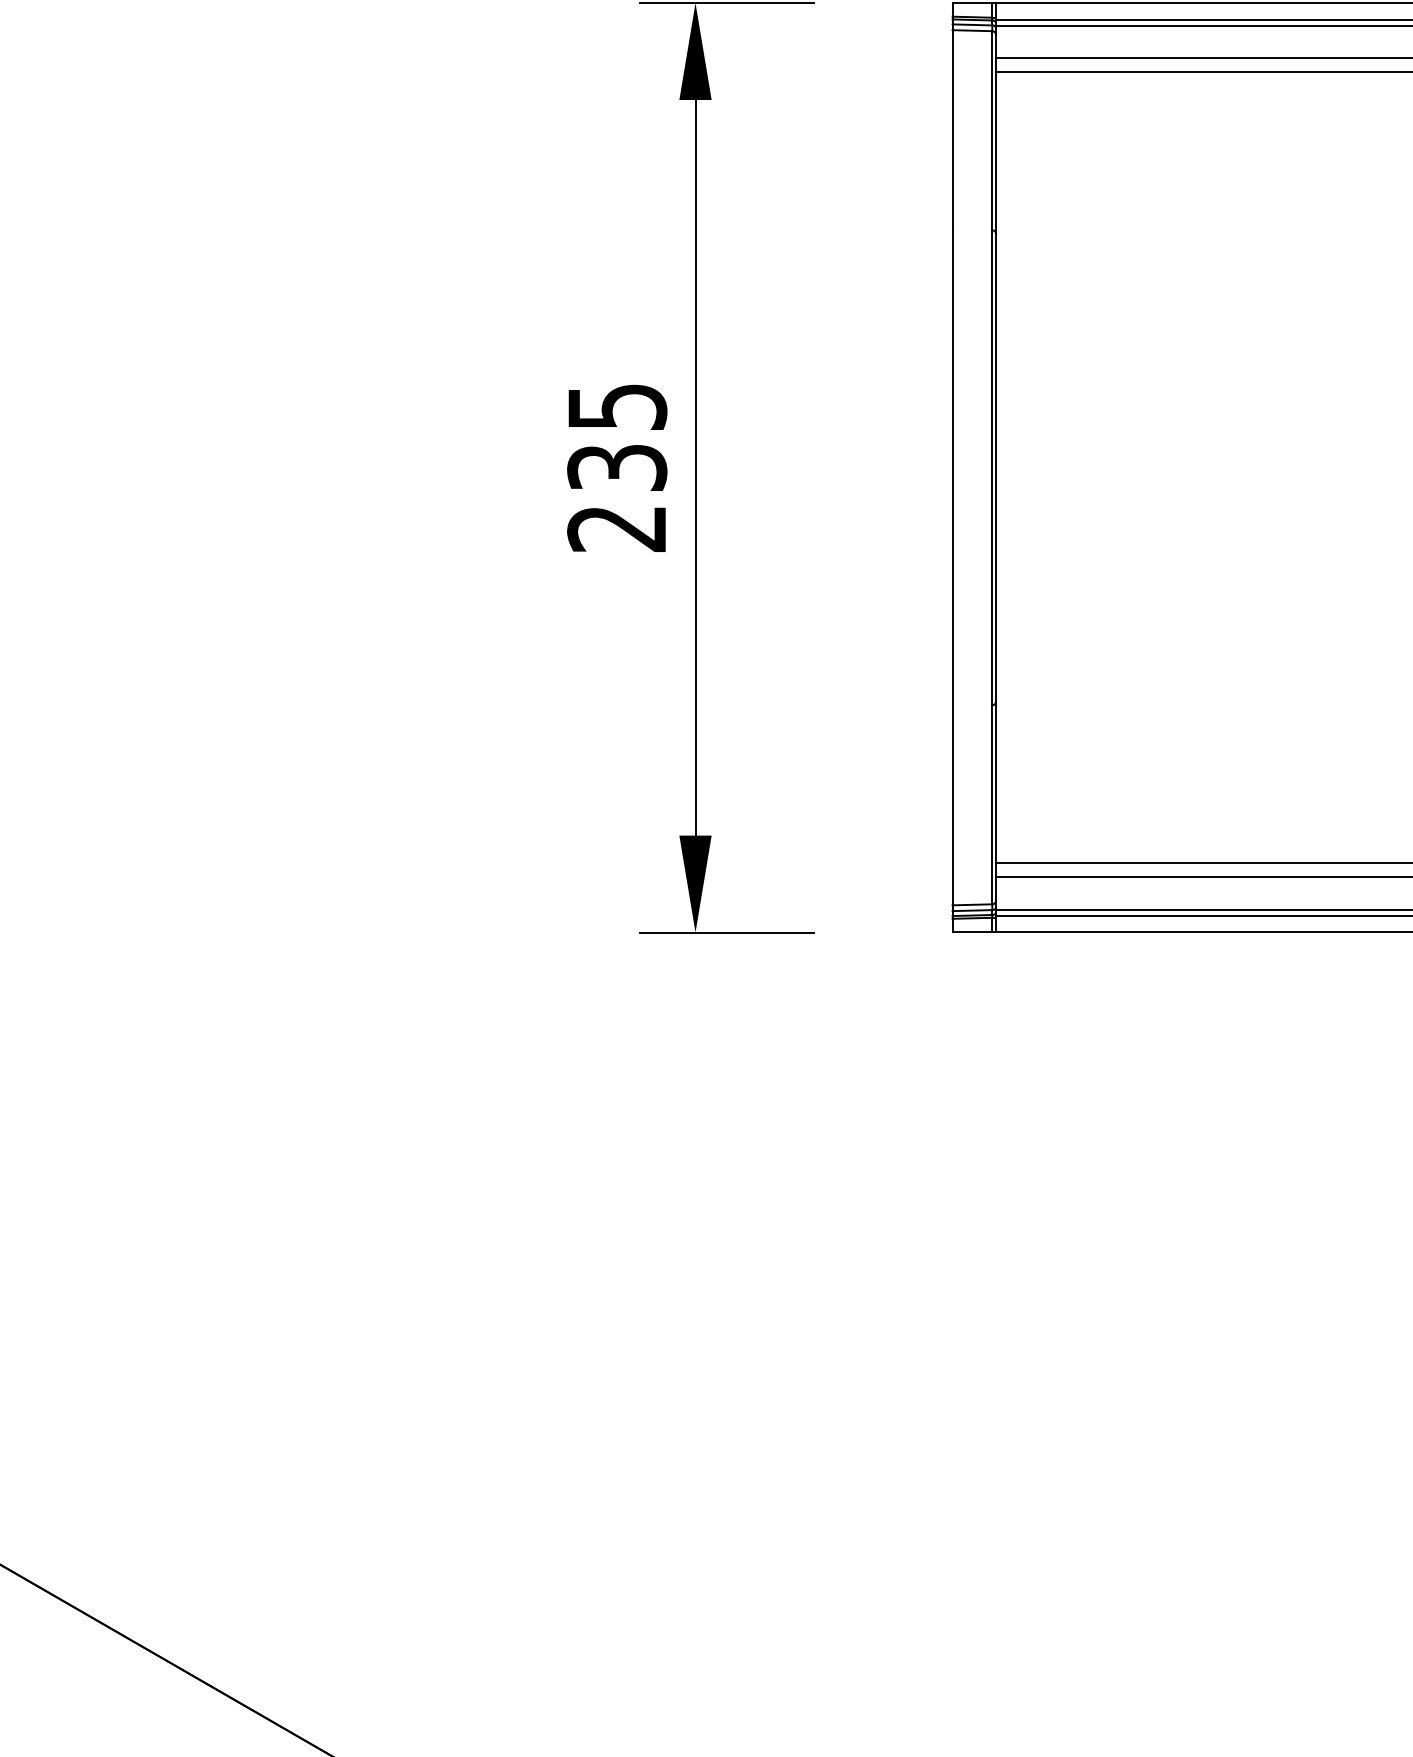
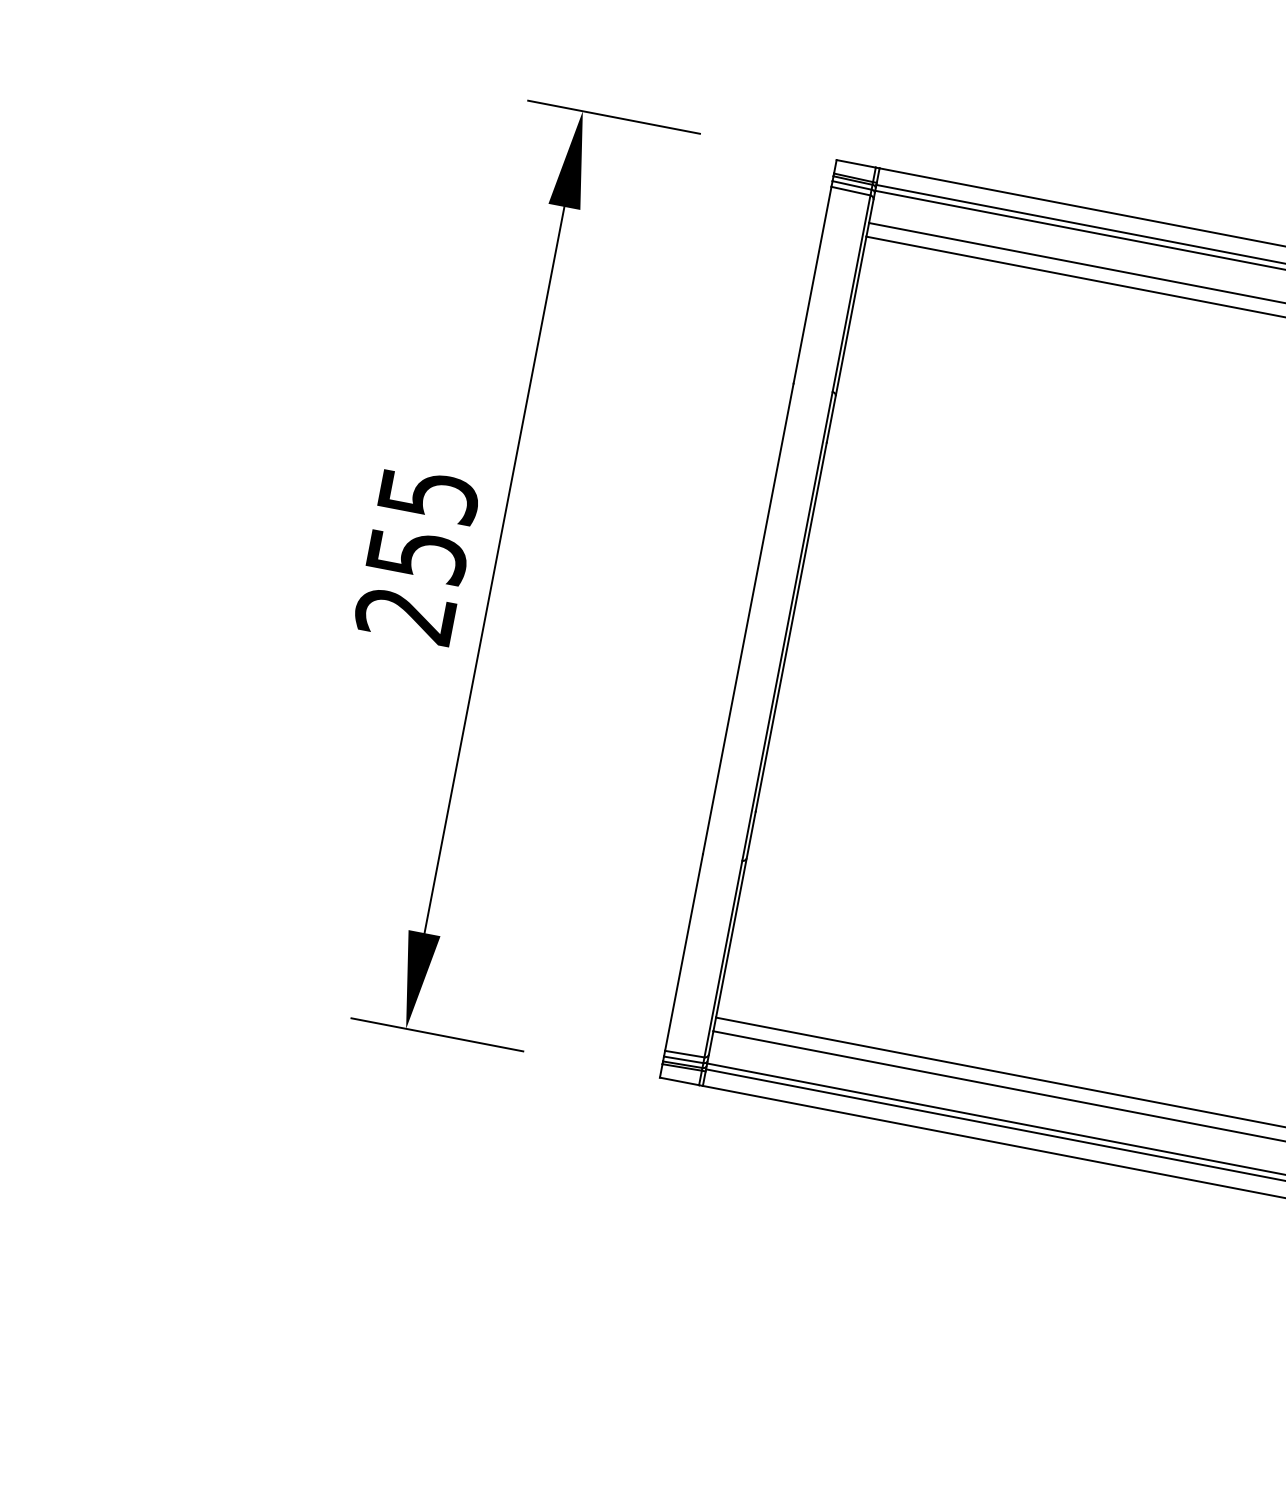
text: (617, 467) -> (417, 554), 235 -> 255

